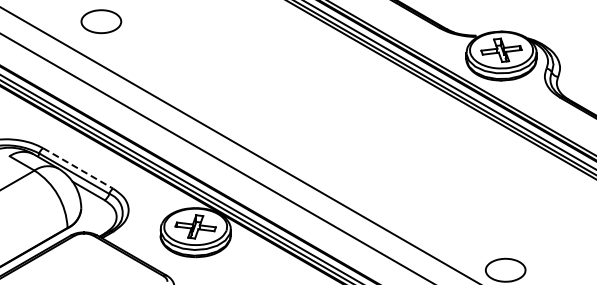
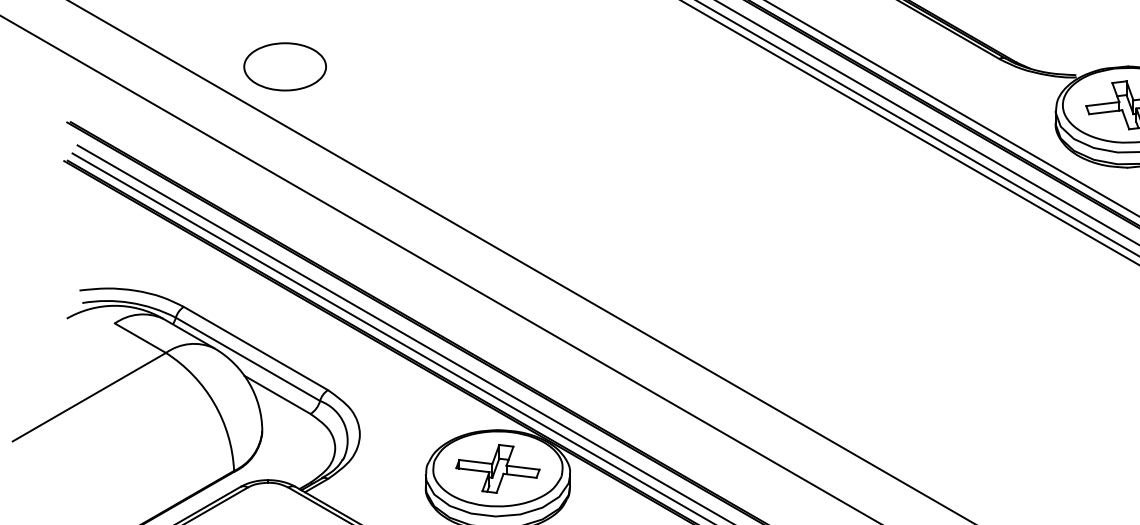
part: (101, 21) -> (285, 66), moved
line: (78, 168) -> (256, 348), dashed -> solid

